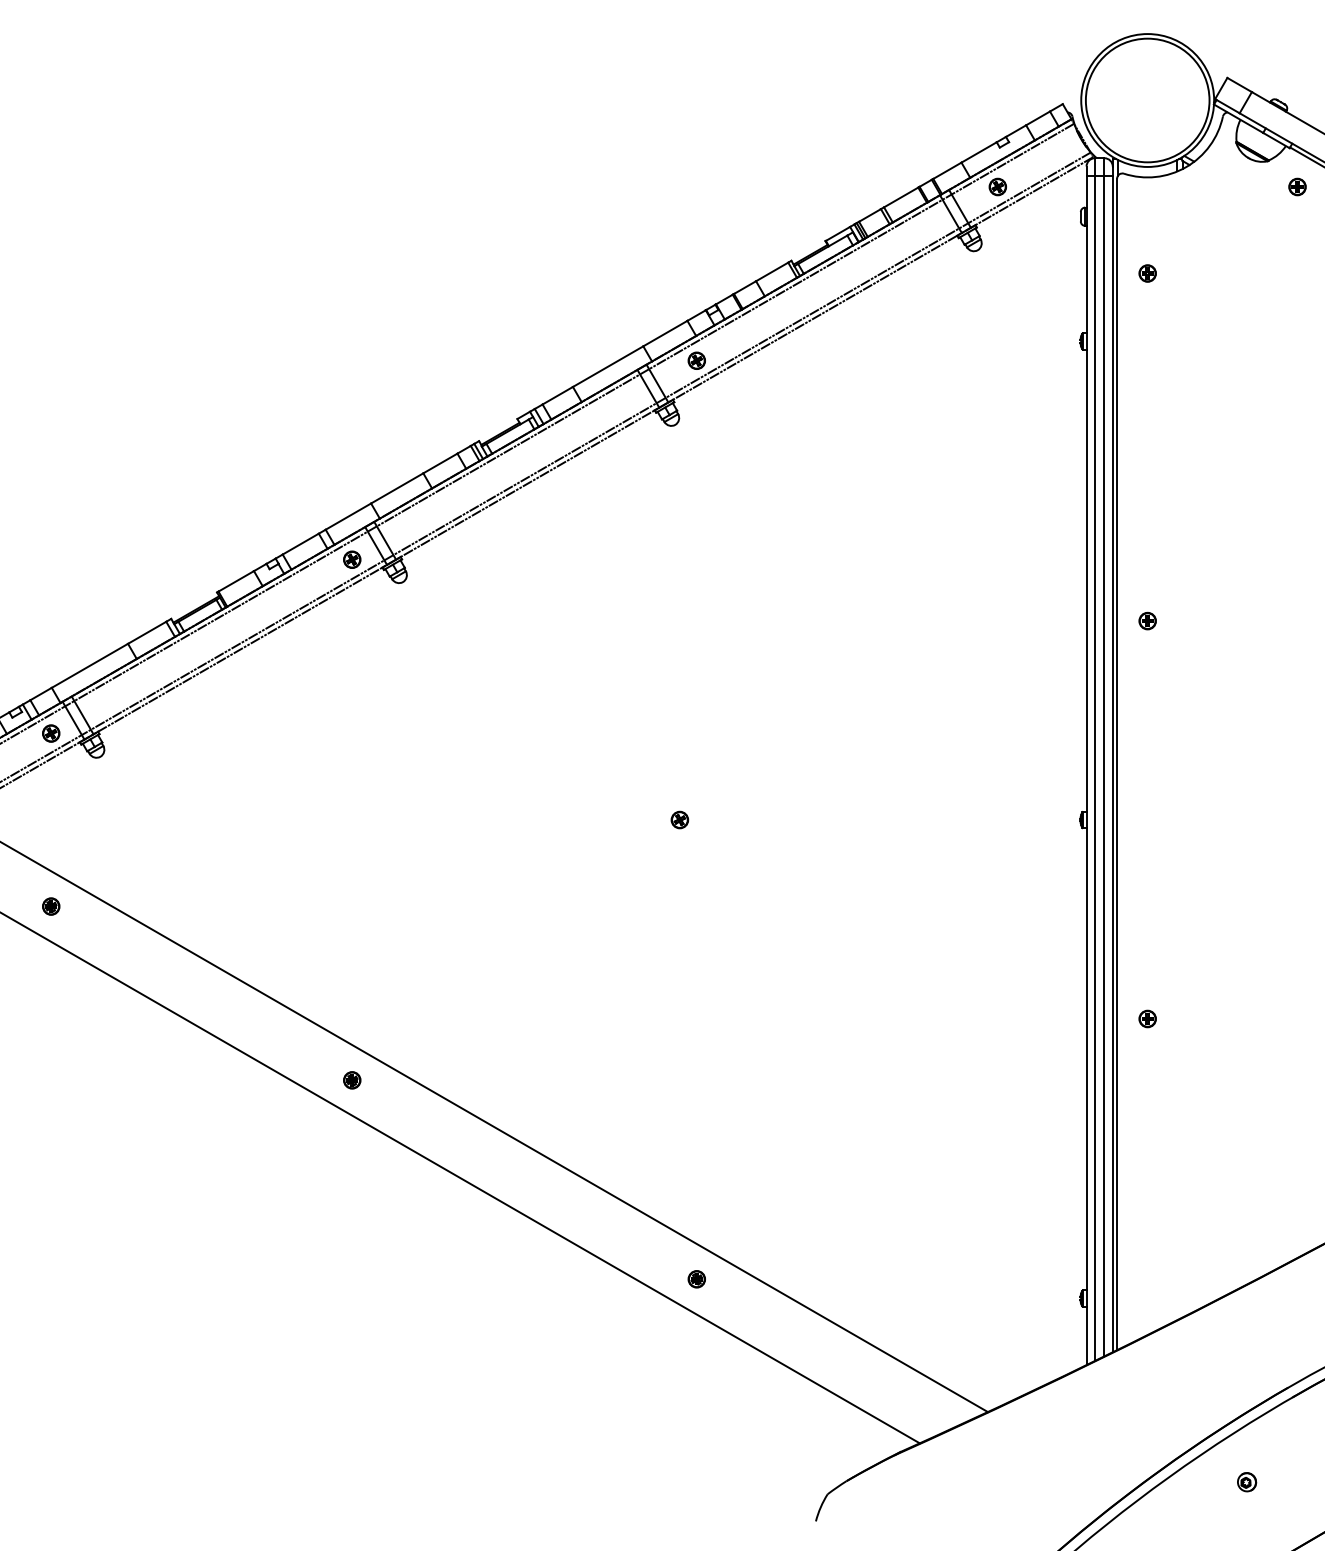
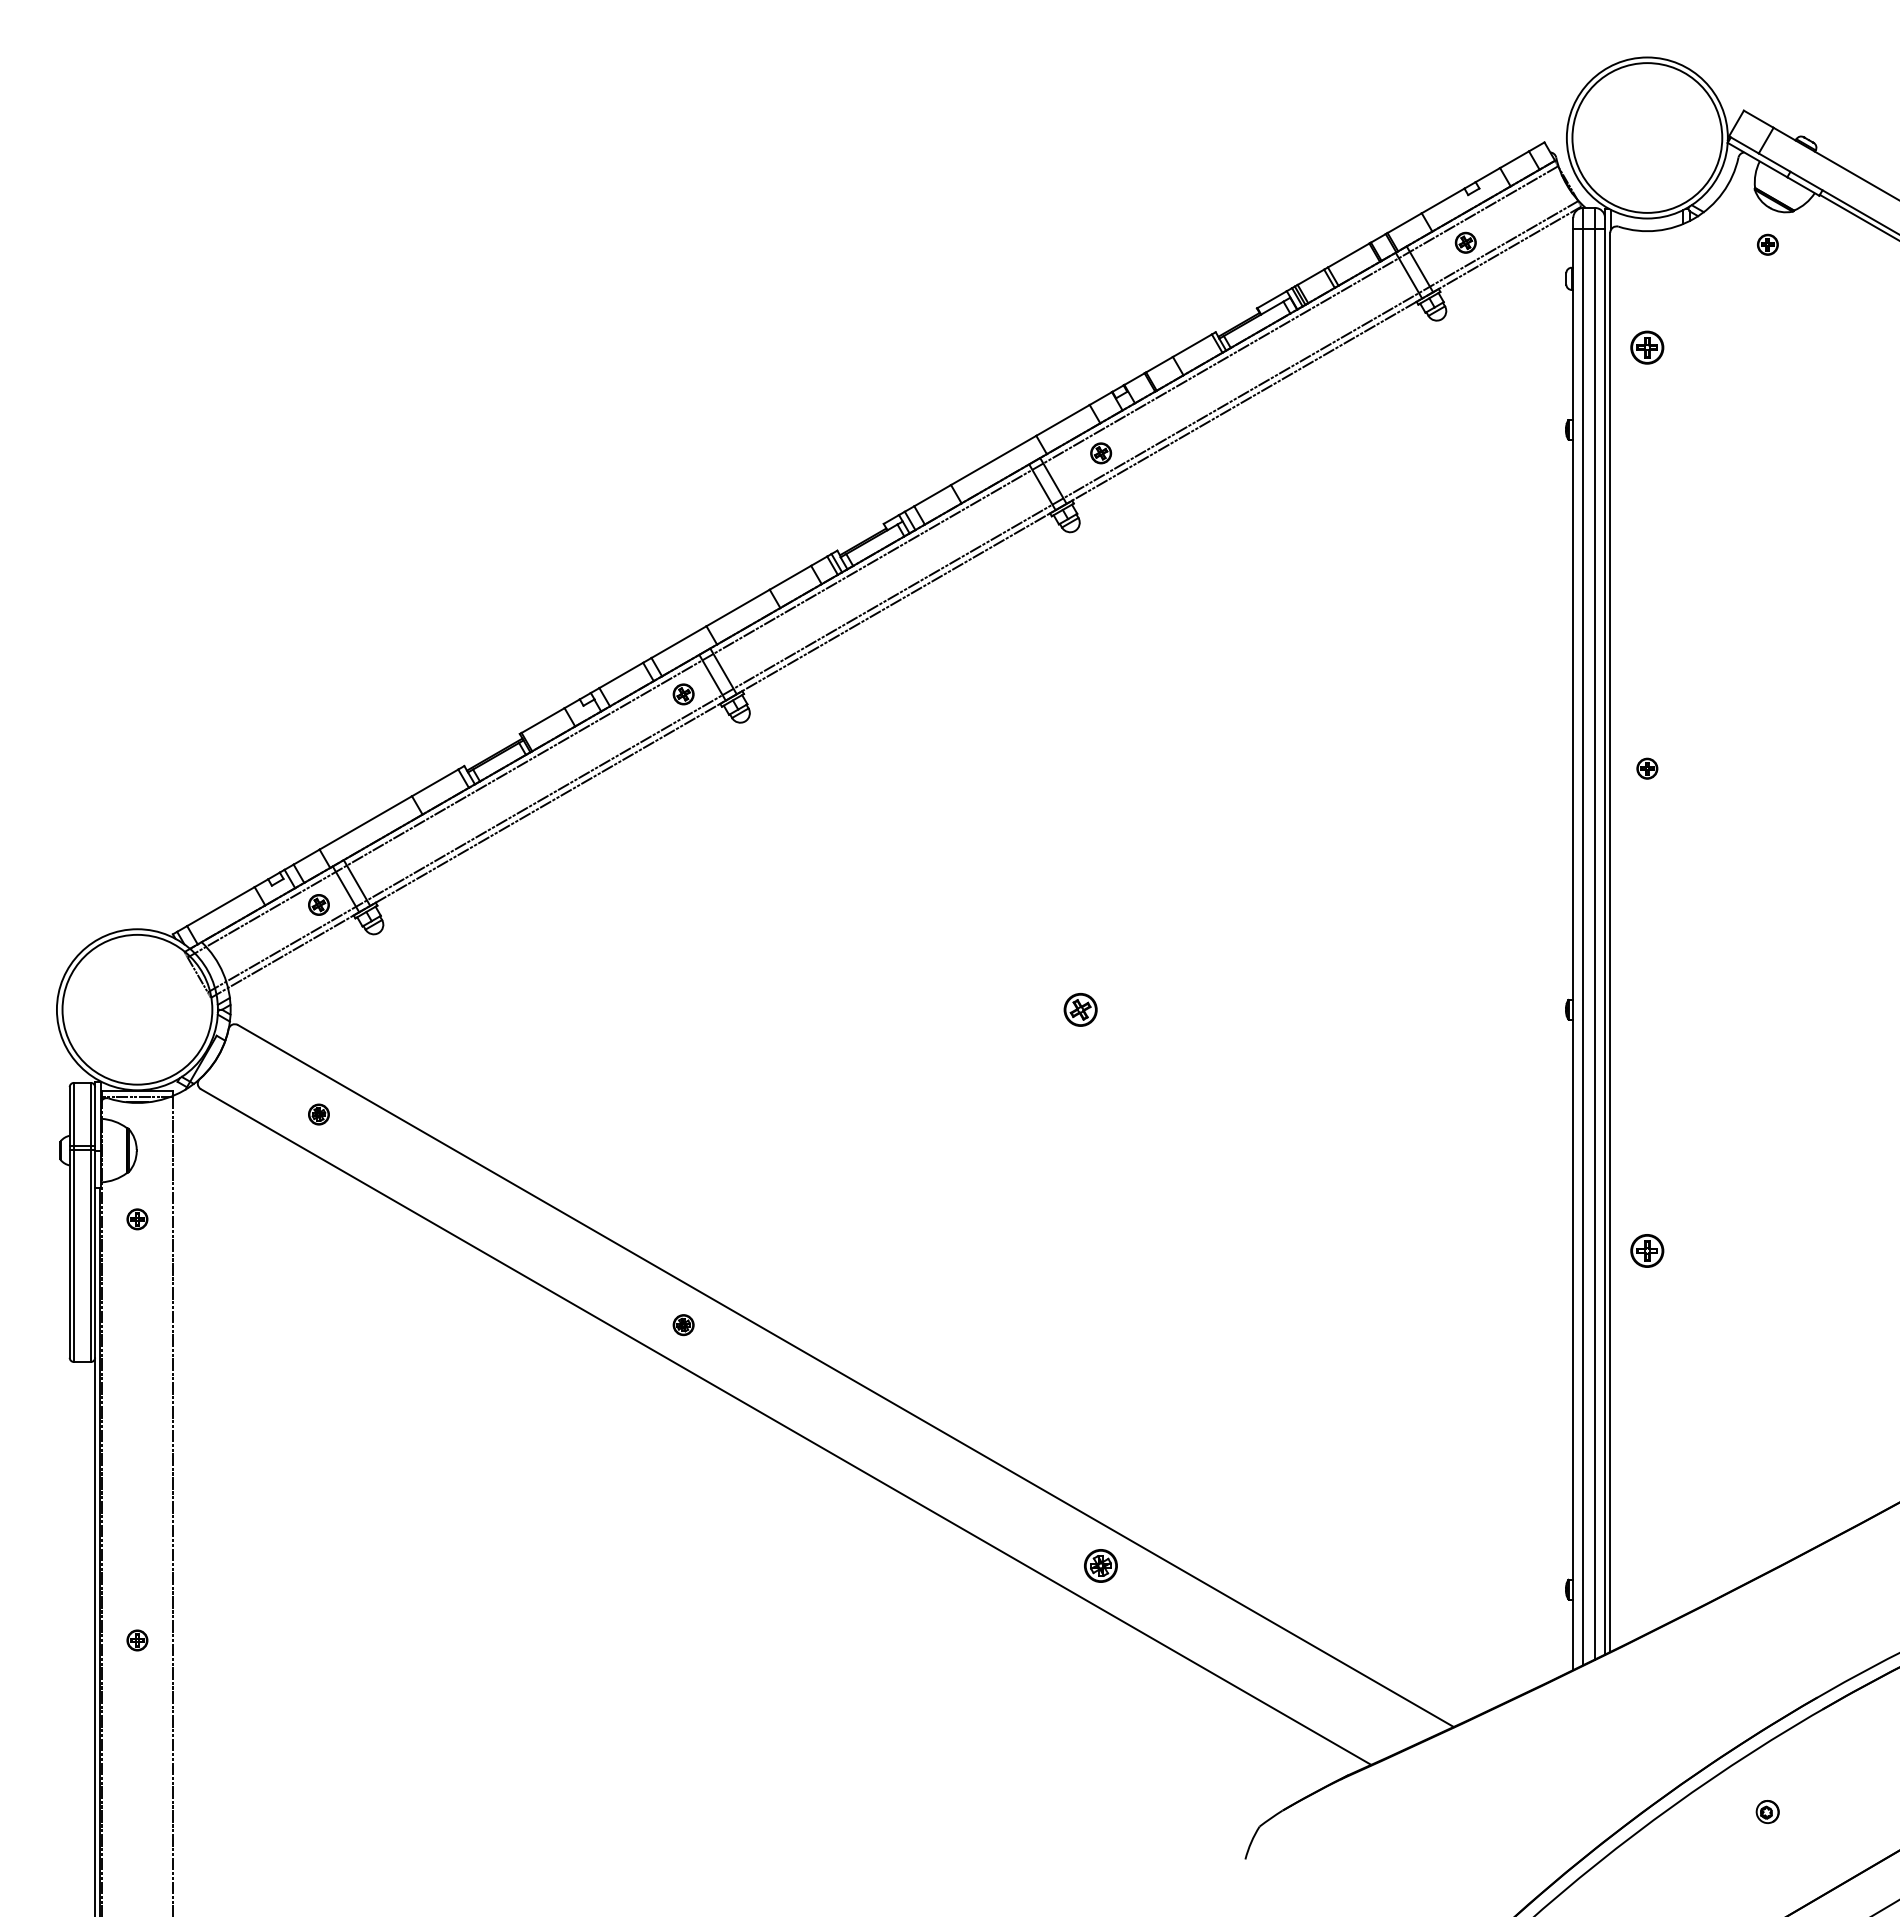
part: (1297, 186) -> (1767, 244), moved
part: (1147, 273) -> (1647, 347), size x1.6
part: (679, 819) -> (1080, 1009), size x1.6
part: (1147, 1018) -> (1647, 1250), size x1.6
part: (697, 1279) -> (1101, 1566), size x1.6

